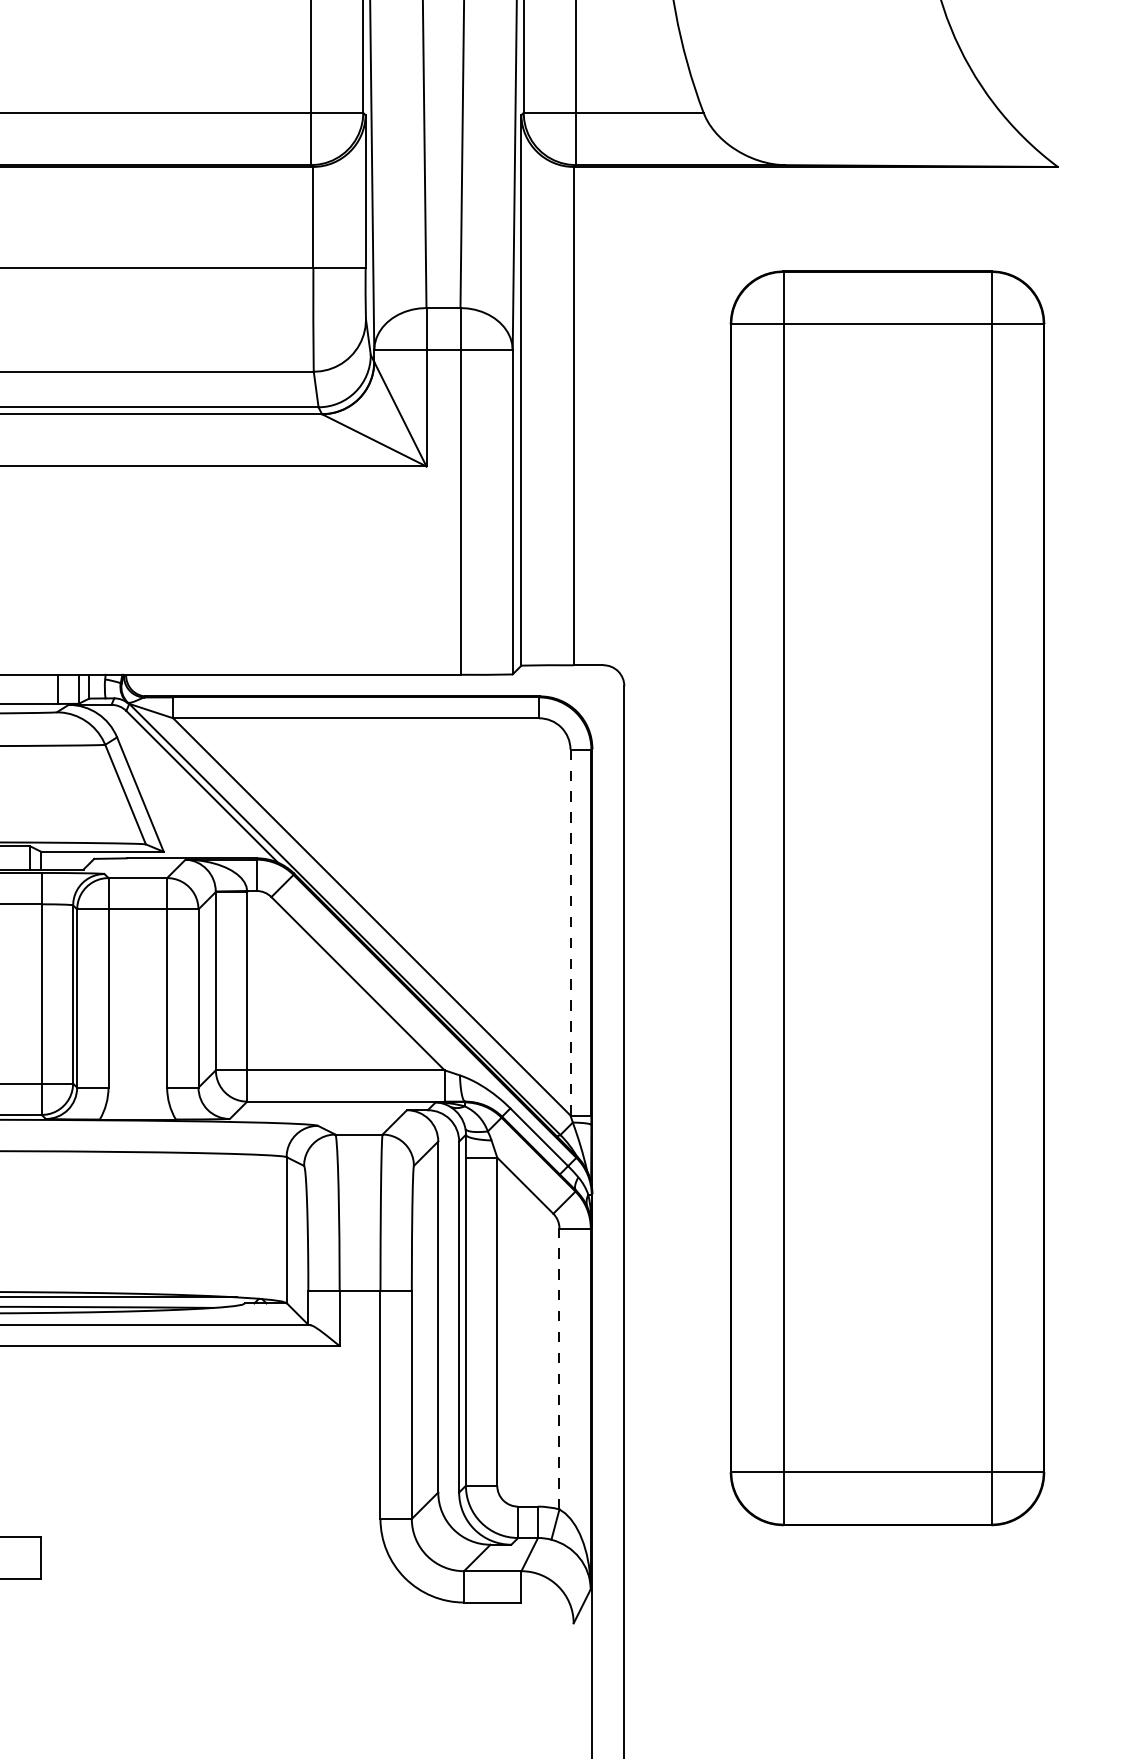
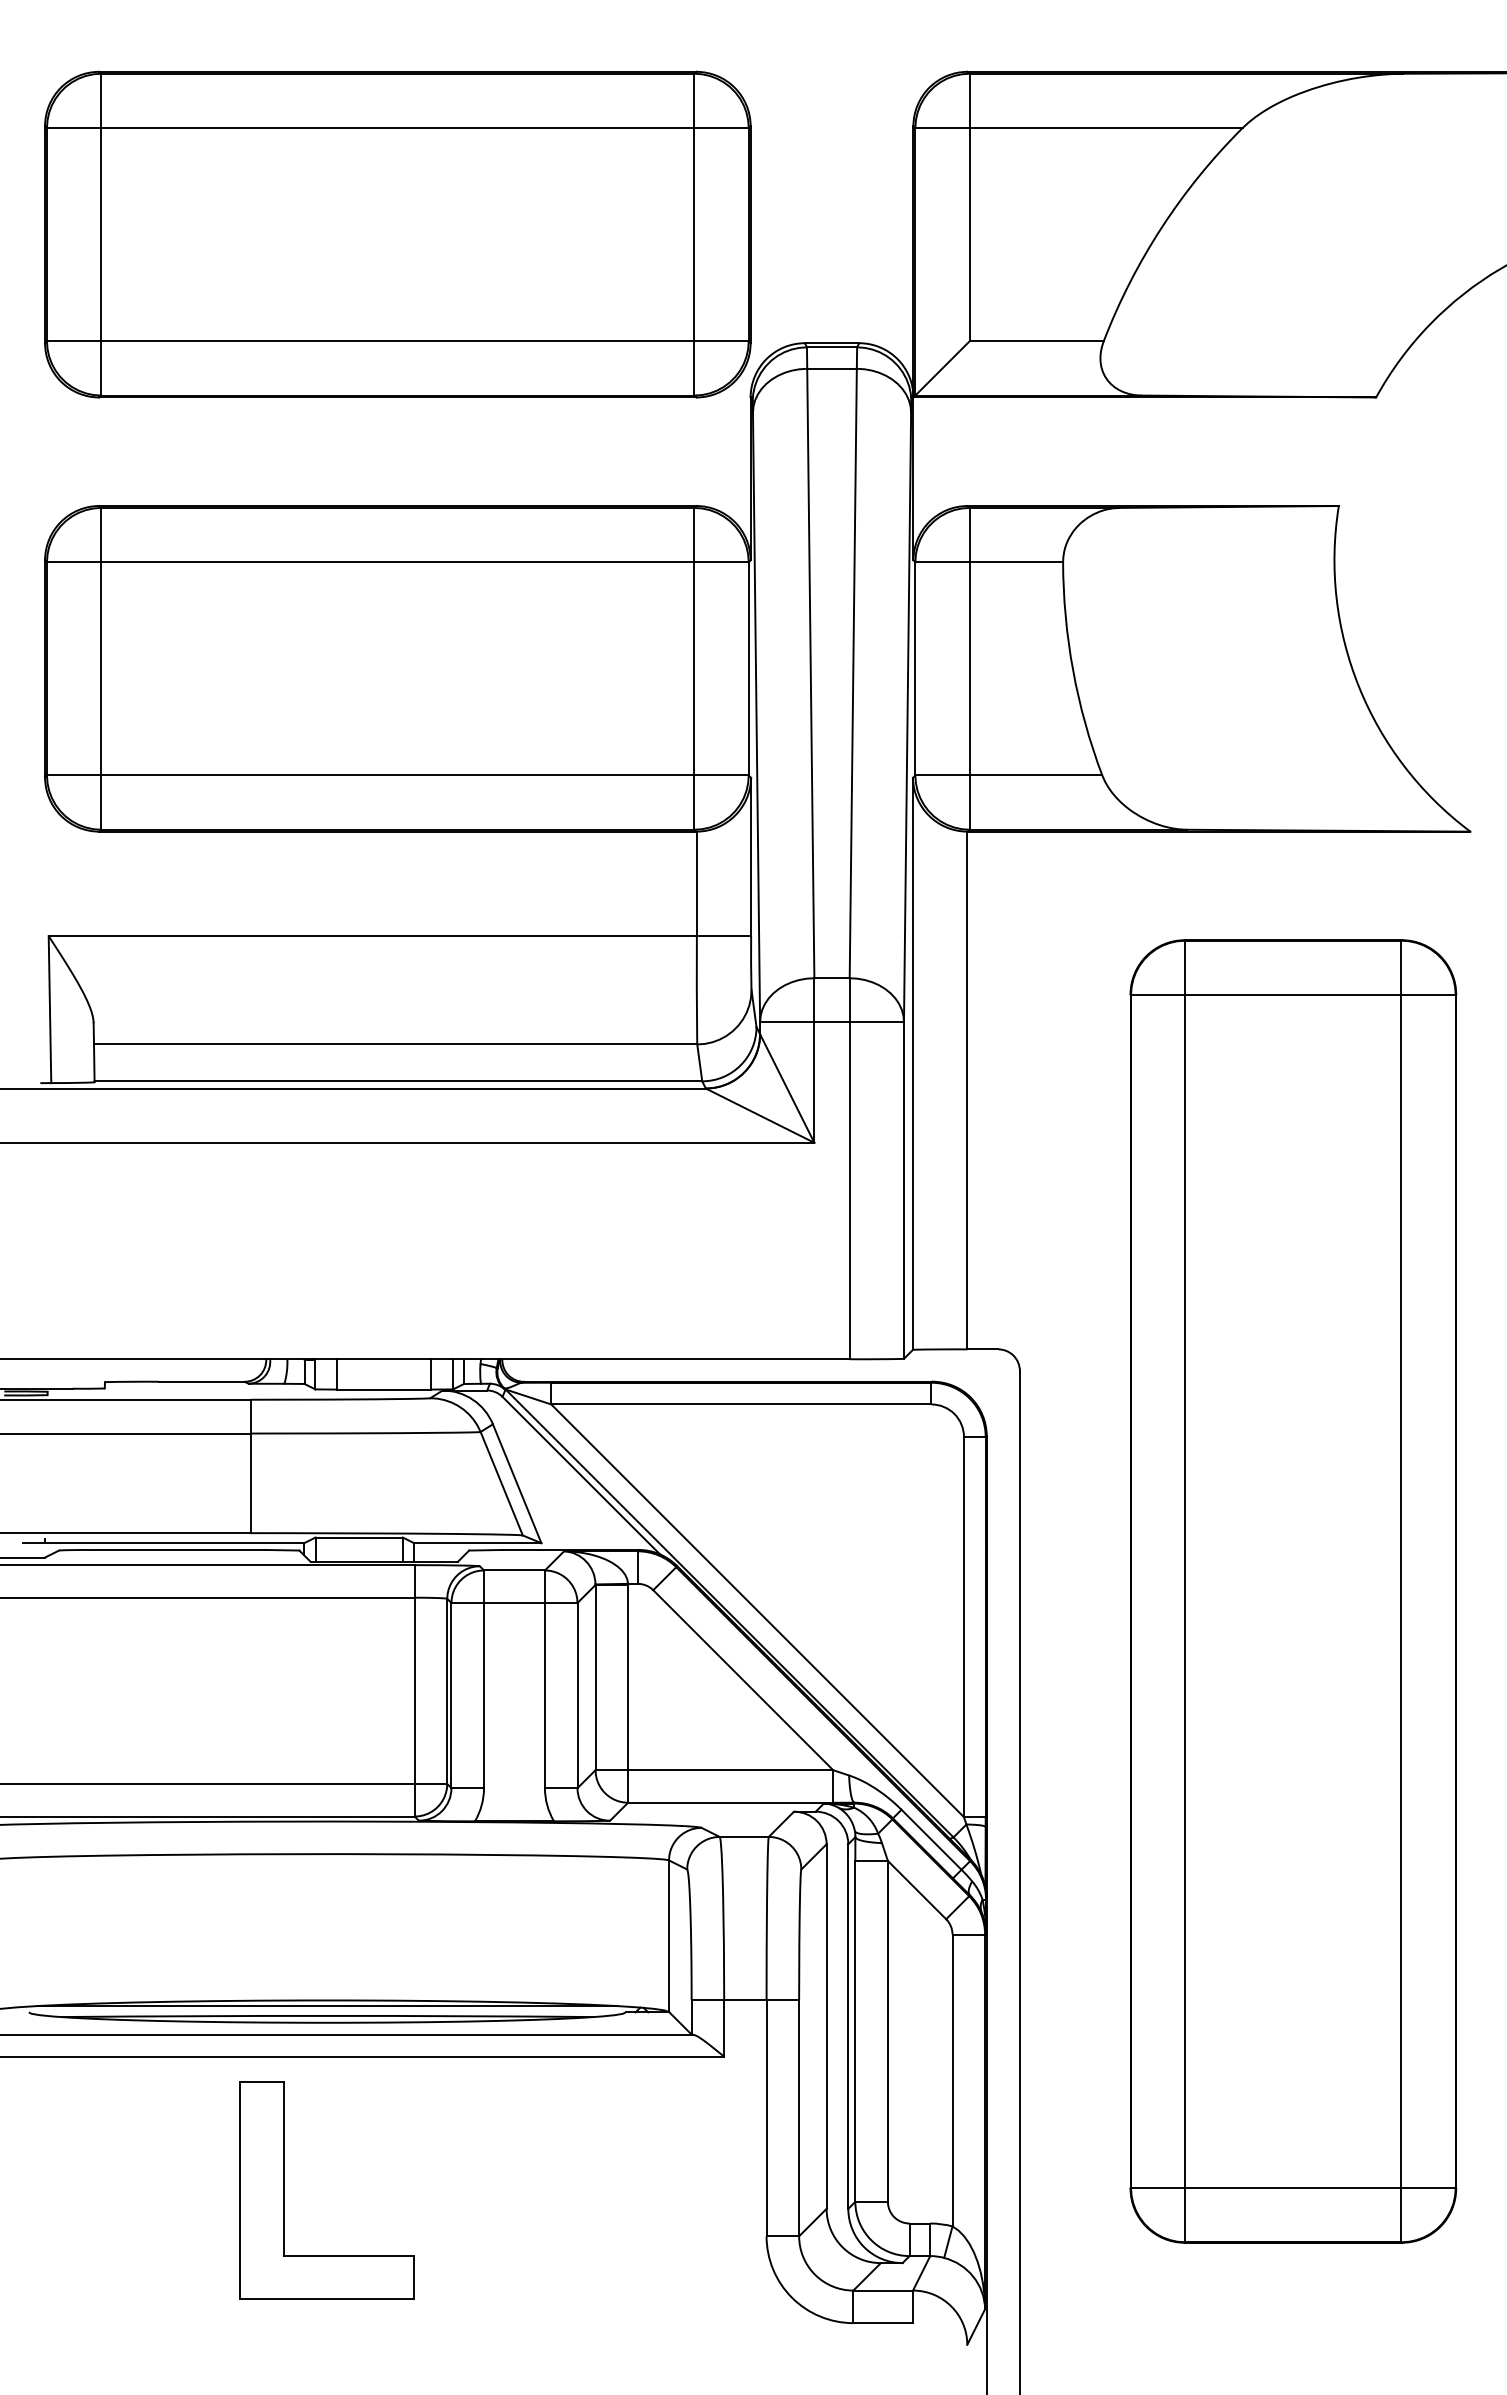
line: (570, 932) -> (963, 1627), dashed -> solid
line: (559, 1368) -> (952, 2080), dashed -> solid

